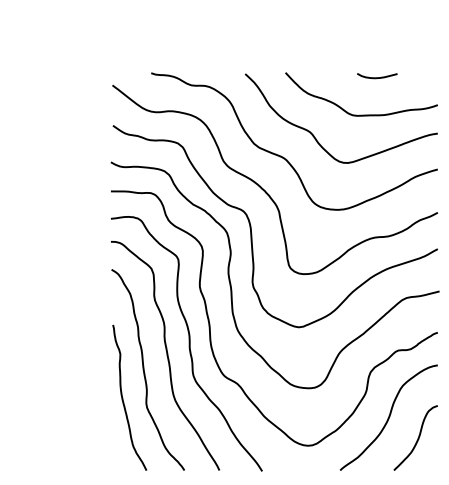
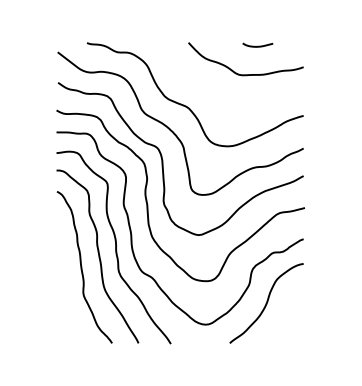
curve: (314, 134) -> (210, 89), removed
curve: (124, 399) -> (66, 289), removed
curve: (417, 437) -> (288, 318), removed

